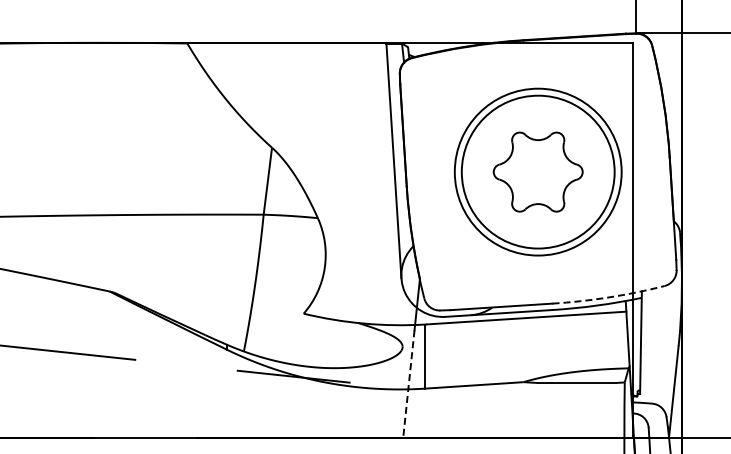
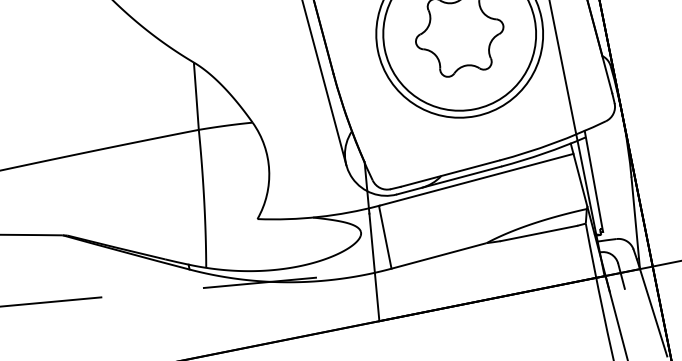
arc: (608, 297) -> (553, 143), dashed -> solid
line: (408, 384) -> (374, 267), dashed -> solid

